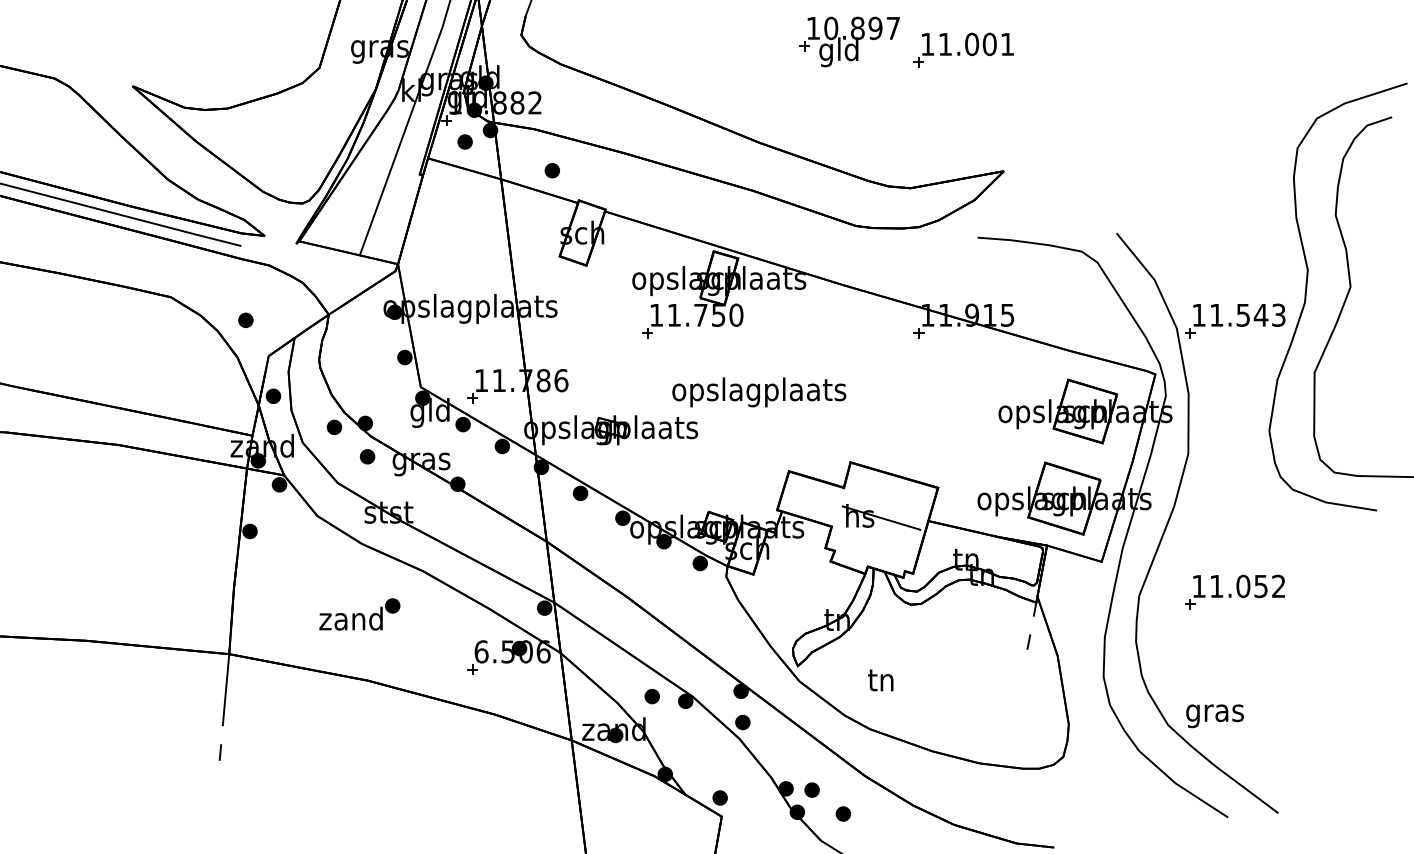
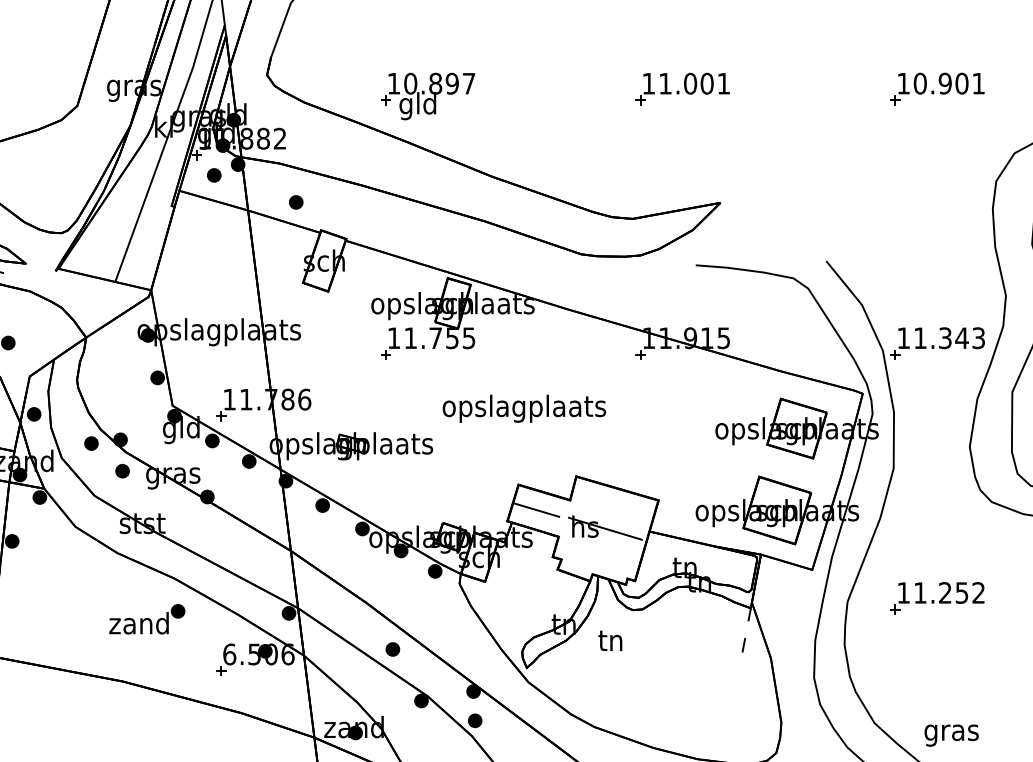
part: (849, 41) -> (427, 96), moved
part: (1235, 49) -> (938, 88), added
text: (736, 314) -> (469, 337), 11.750 -> 11.755
text: (1243, 314) -> (945, 337), 11.543 -> 11.343
text: (759, 392) -> (524, 408), moved
line: (808, 498) -> (536, 510), added
text: (1243, 586) -> (945, 593), 11.052 -> 11.252
part: (359, 614) -> (146, 619), moved
text: (880, 680) -> (610, 640), moved
part: (651, 696) -> (392, 649), moved
text: (1214, 716) -> (951, 735), moved

